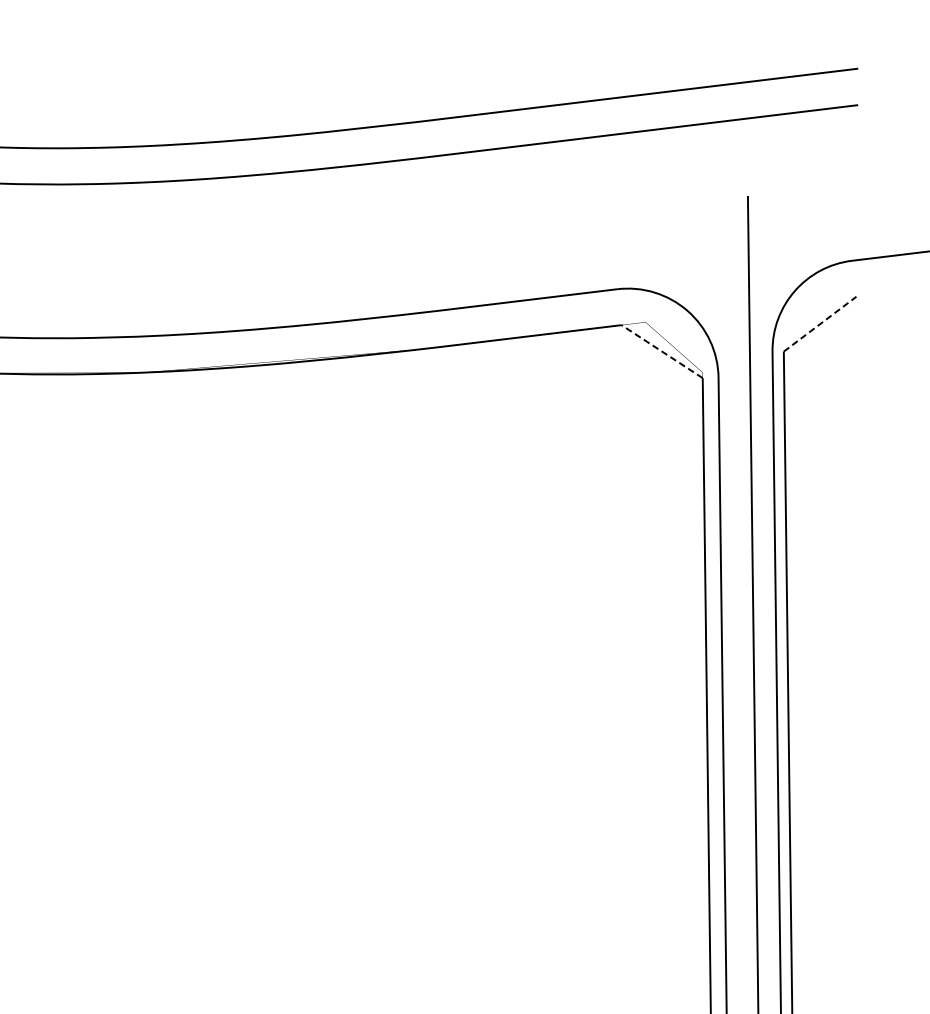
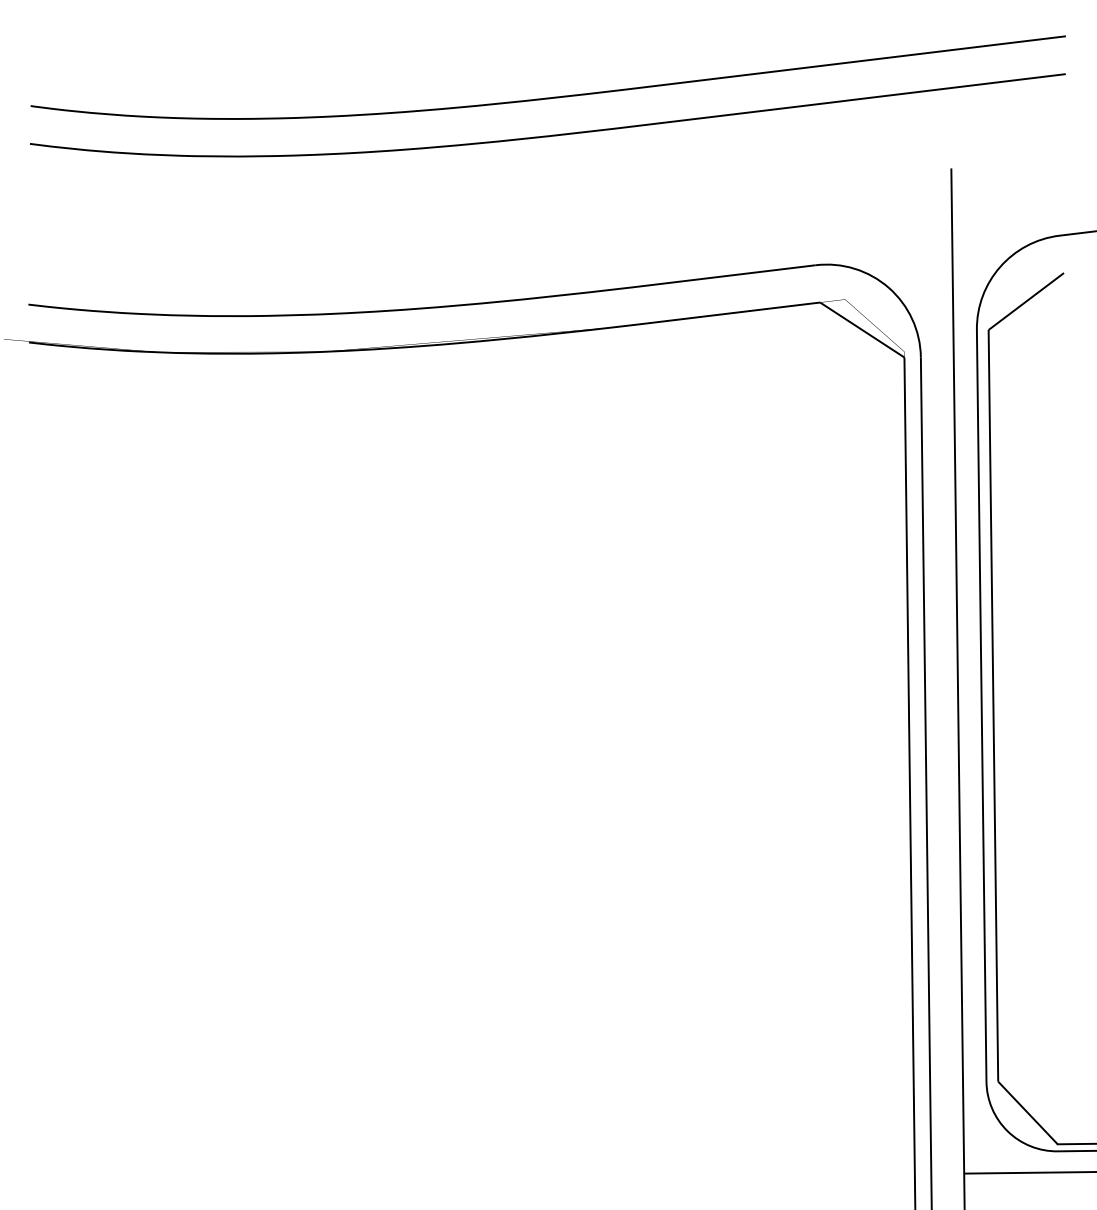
line: (820, 324) -> (1026, 301), dashed -> solid
line: (661, 351) -> (861, 329), dashed -> solid

